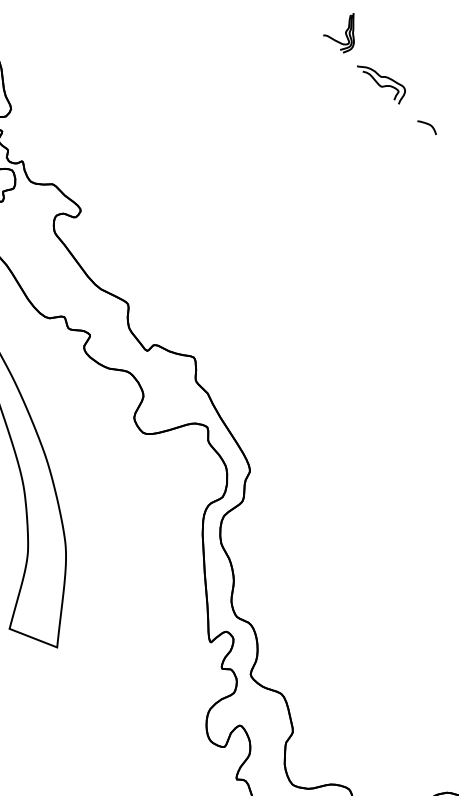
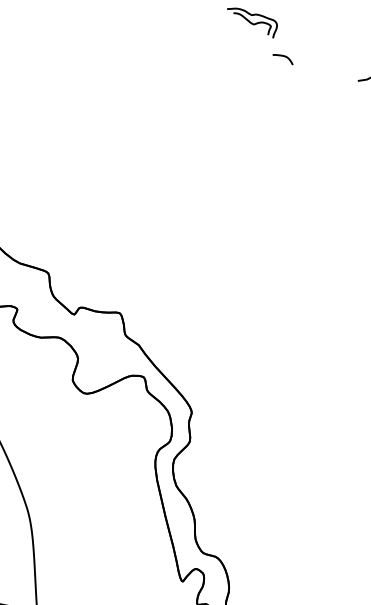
curve: (428, 125) -> (283, 57), moved

